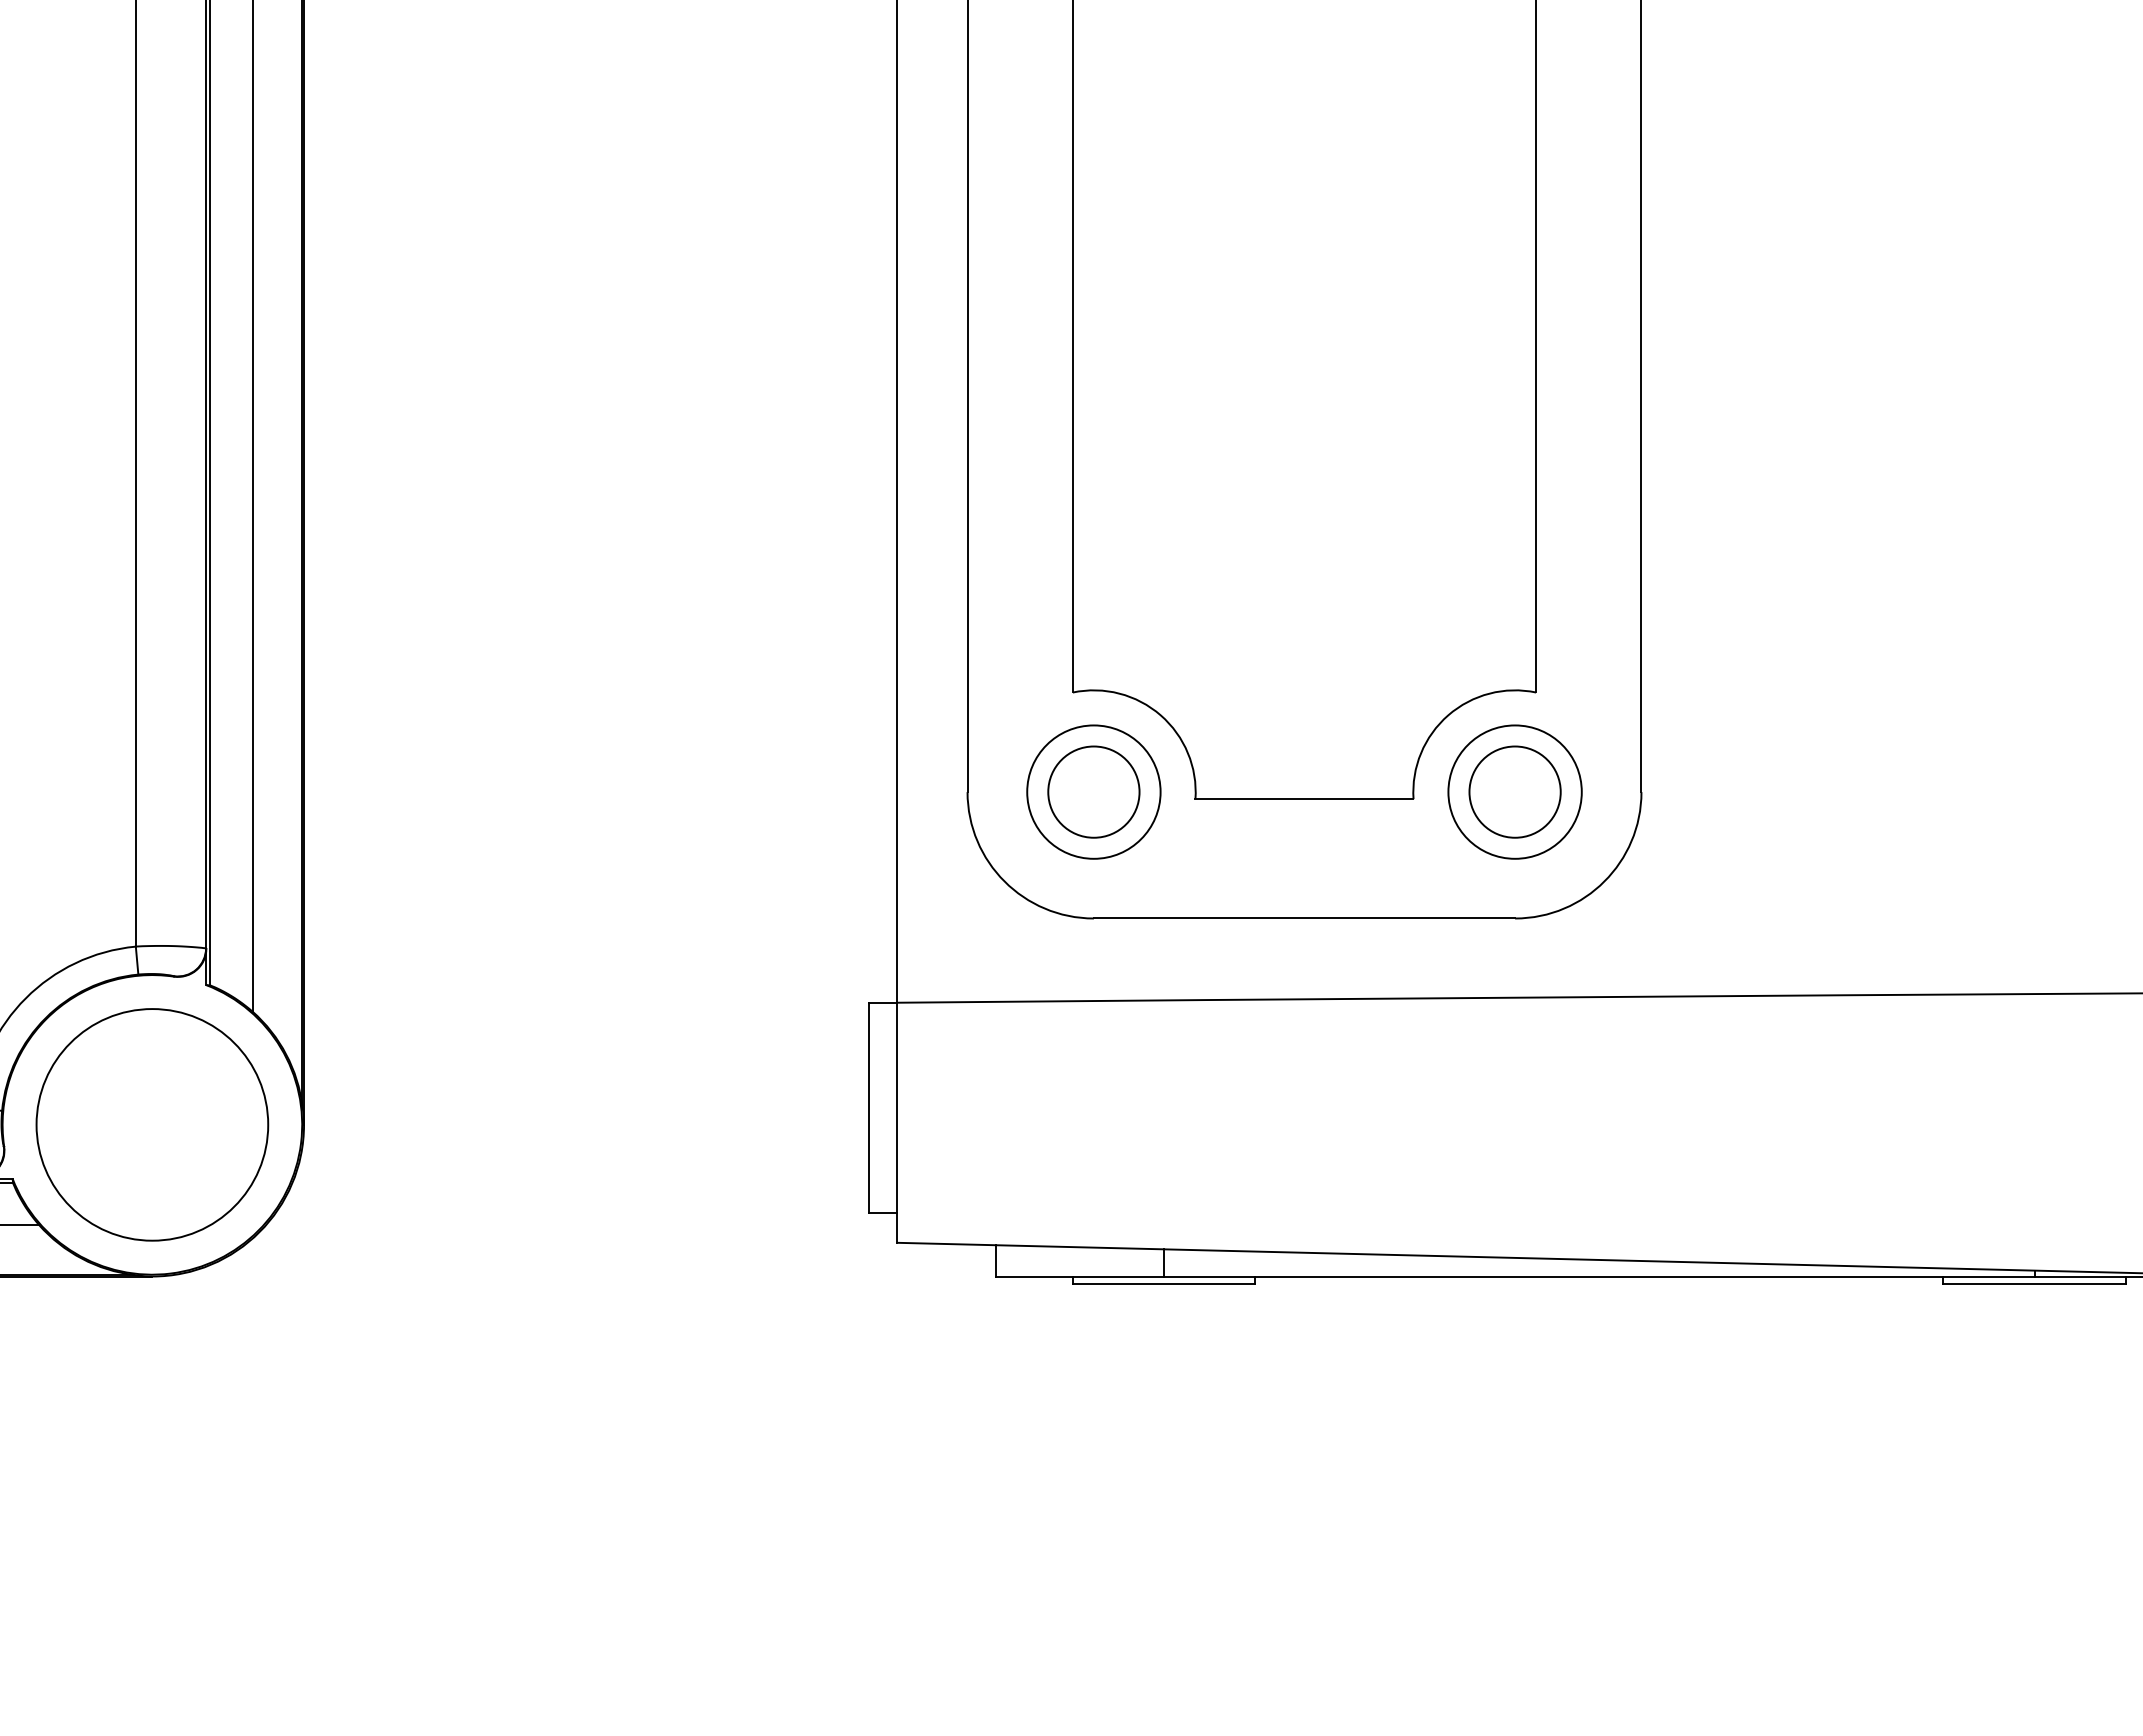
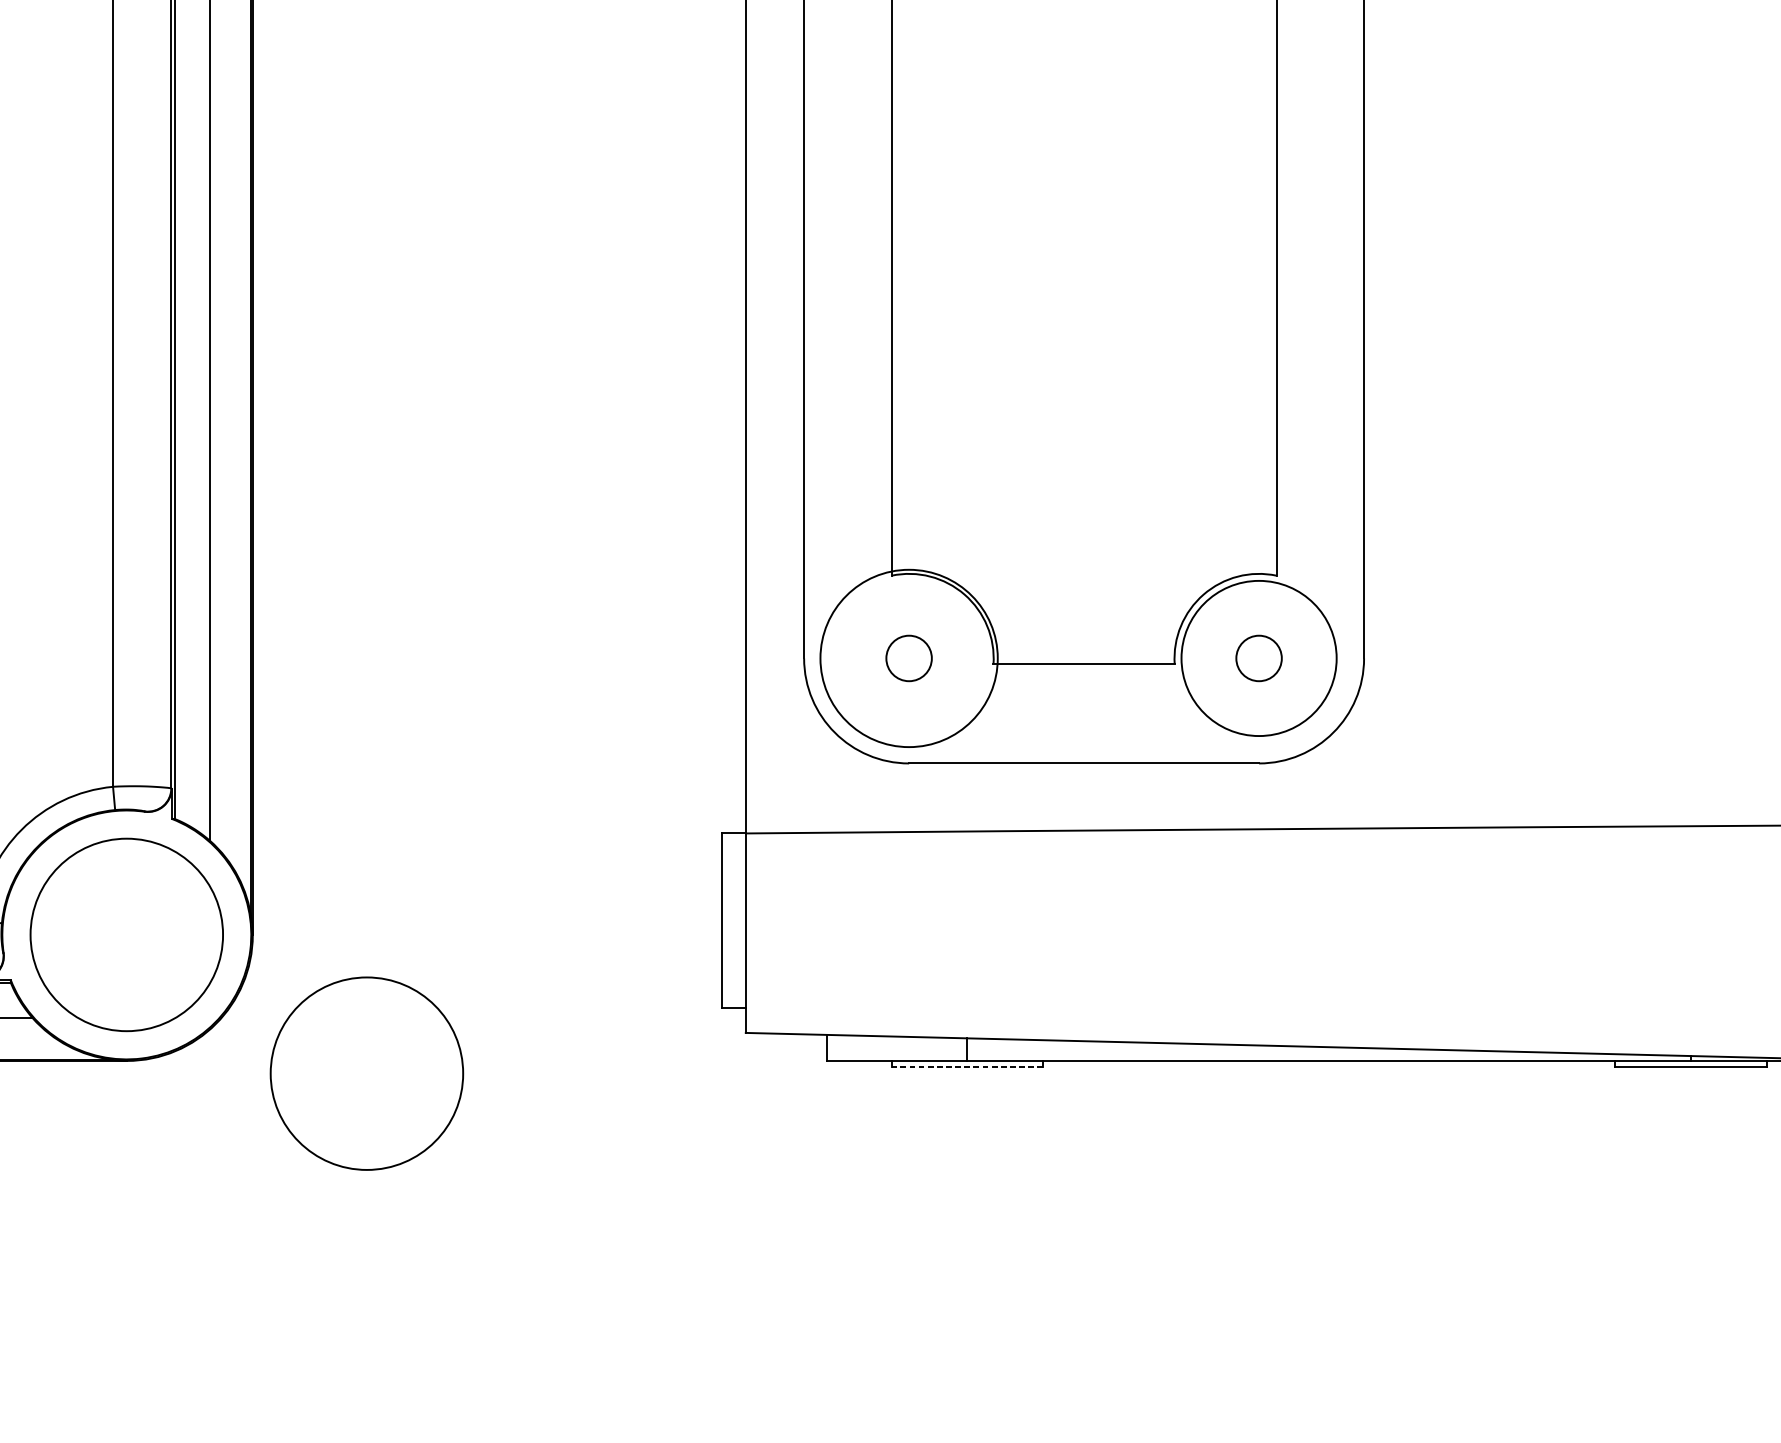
circle: (1093, 791) -> (908, 657), size x0.6
circle: (1093, 791) -> (908, 657), size x1.6
circle: (1514, 791) -> (1258, 657), size x0.6
circle: (1514, 791) -> (1258, 657), size x1.4
line: (1163, 1283) -> (966, 1066), solid -> dashed
circle: (441, 1291) -> (367, 1073), added

